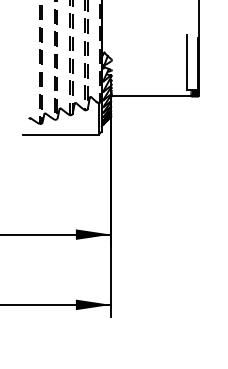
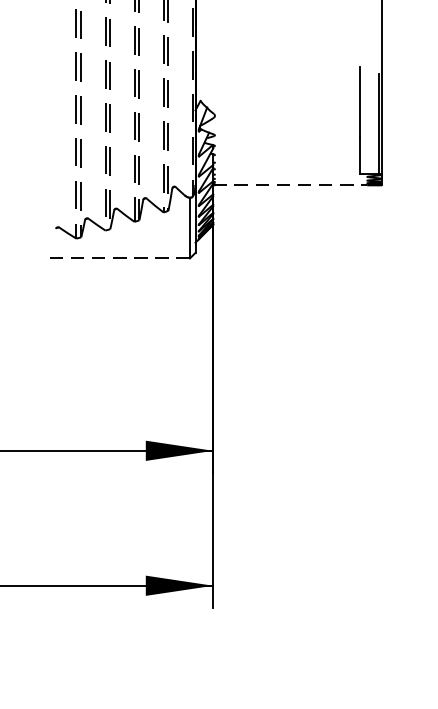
line: (151, 96) -> (291, 185), solid -> dashed
line: (61, 134) -> (118, 258), solid -> dashed

